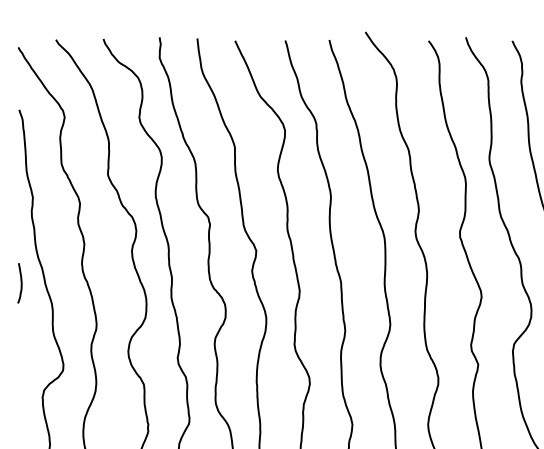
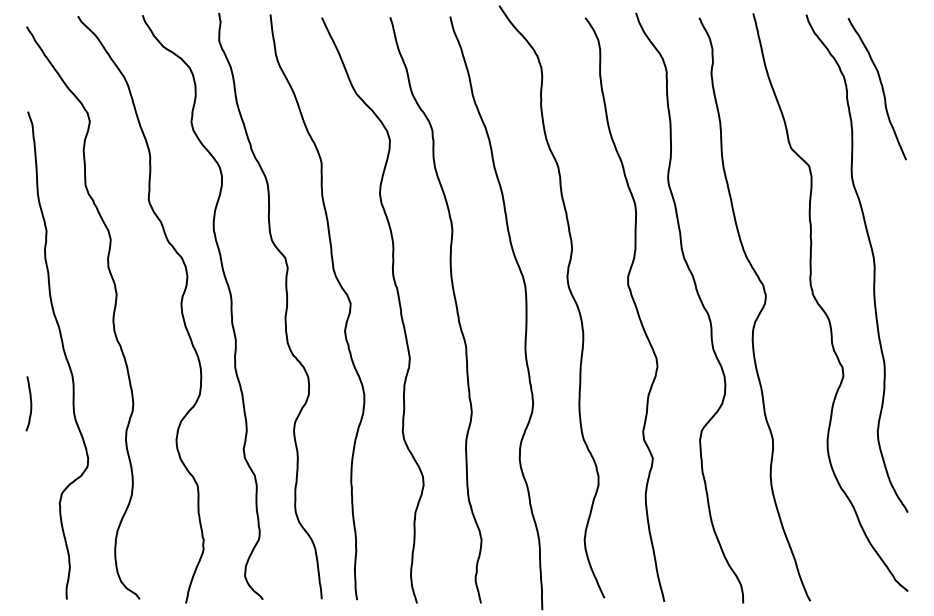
curve: (21, 283) -> (30, 403), moved

